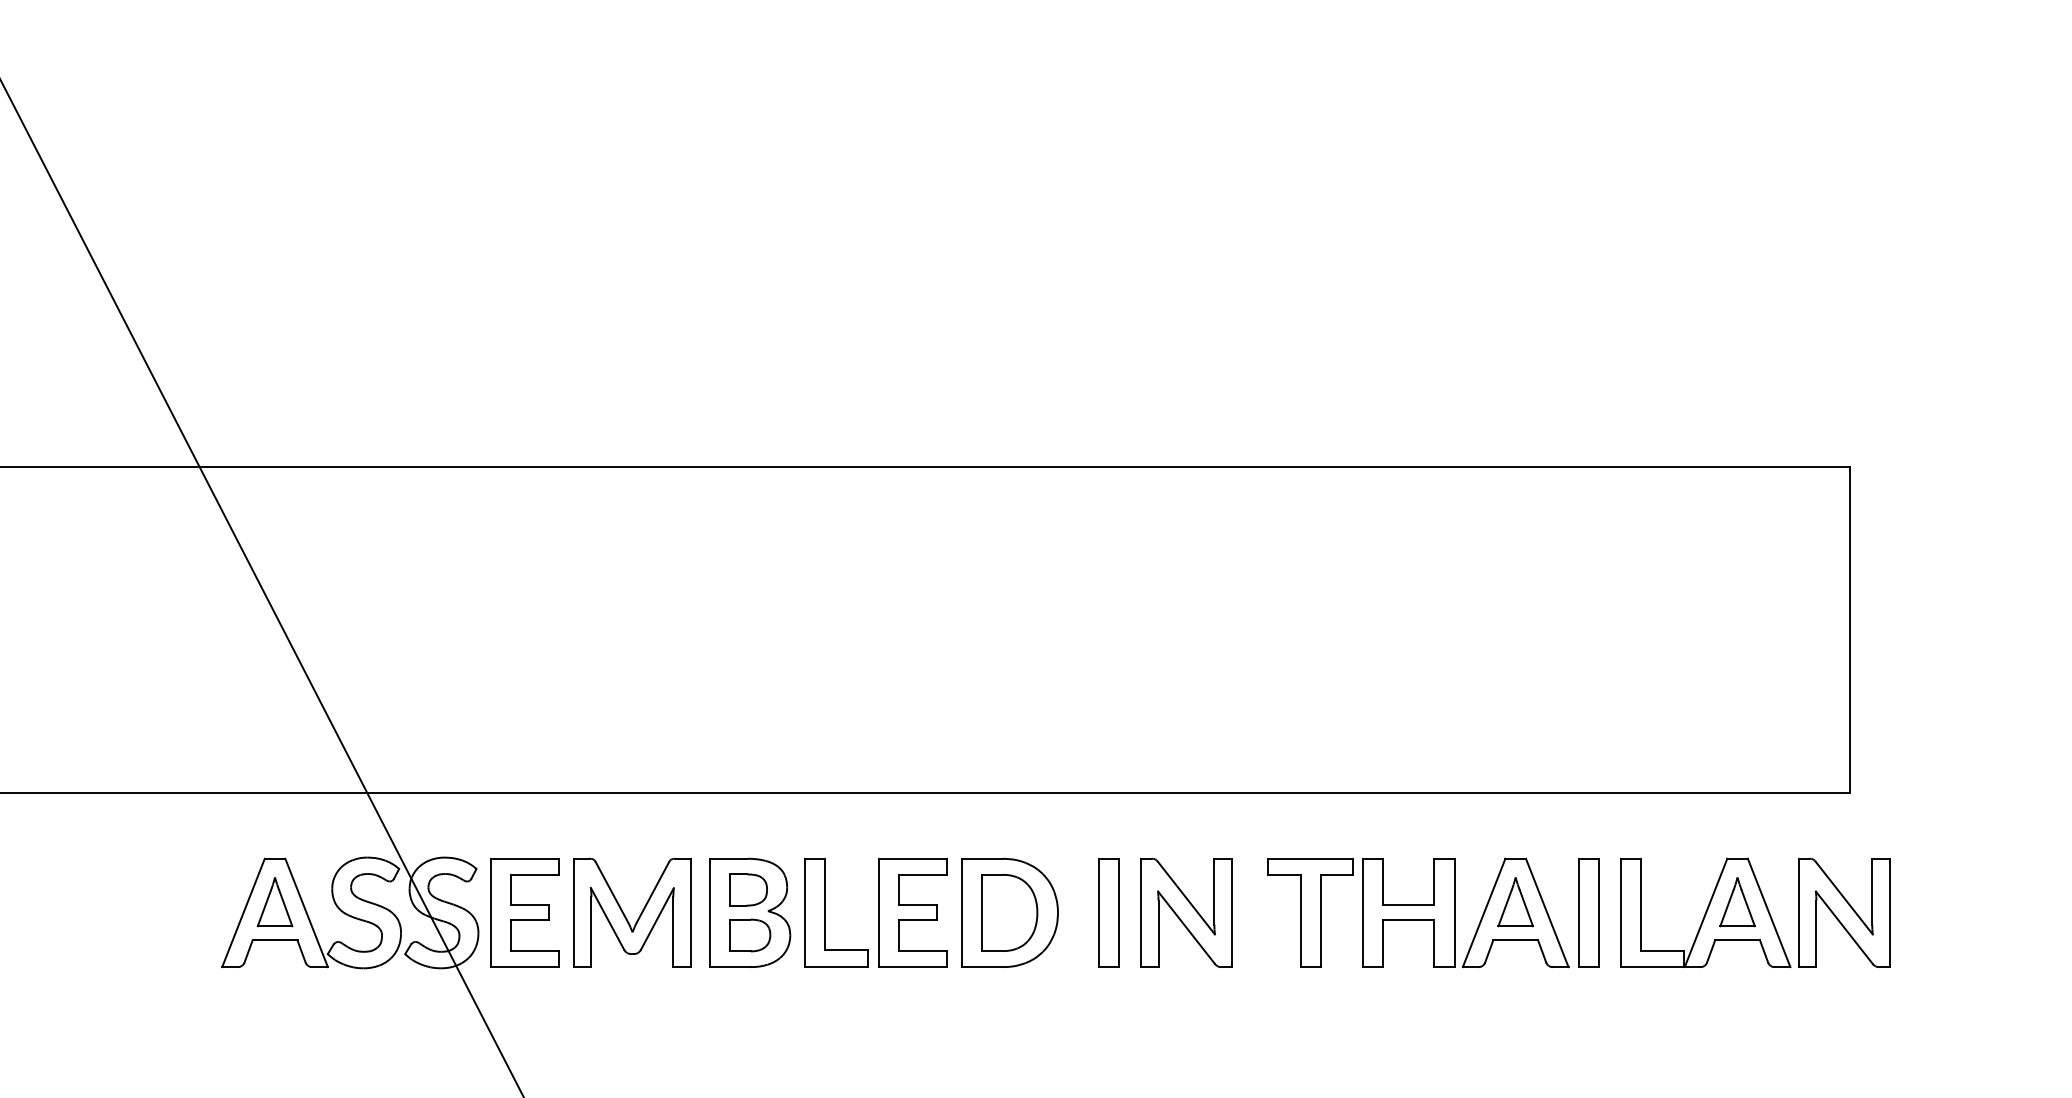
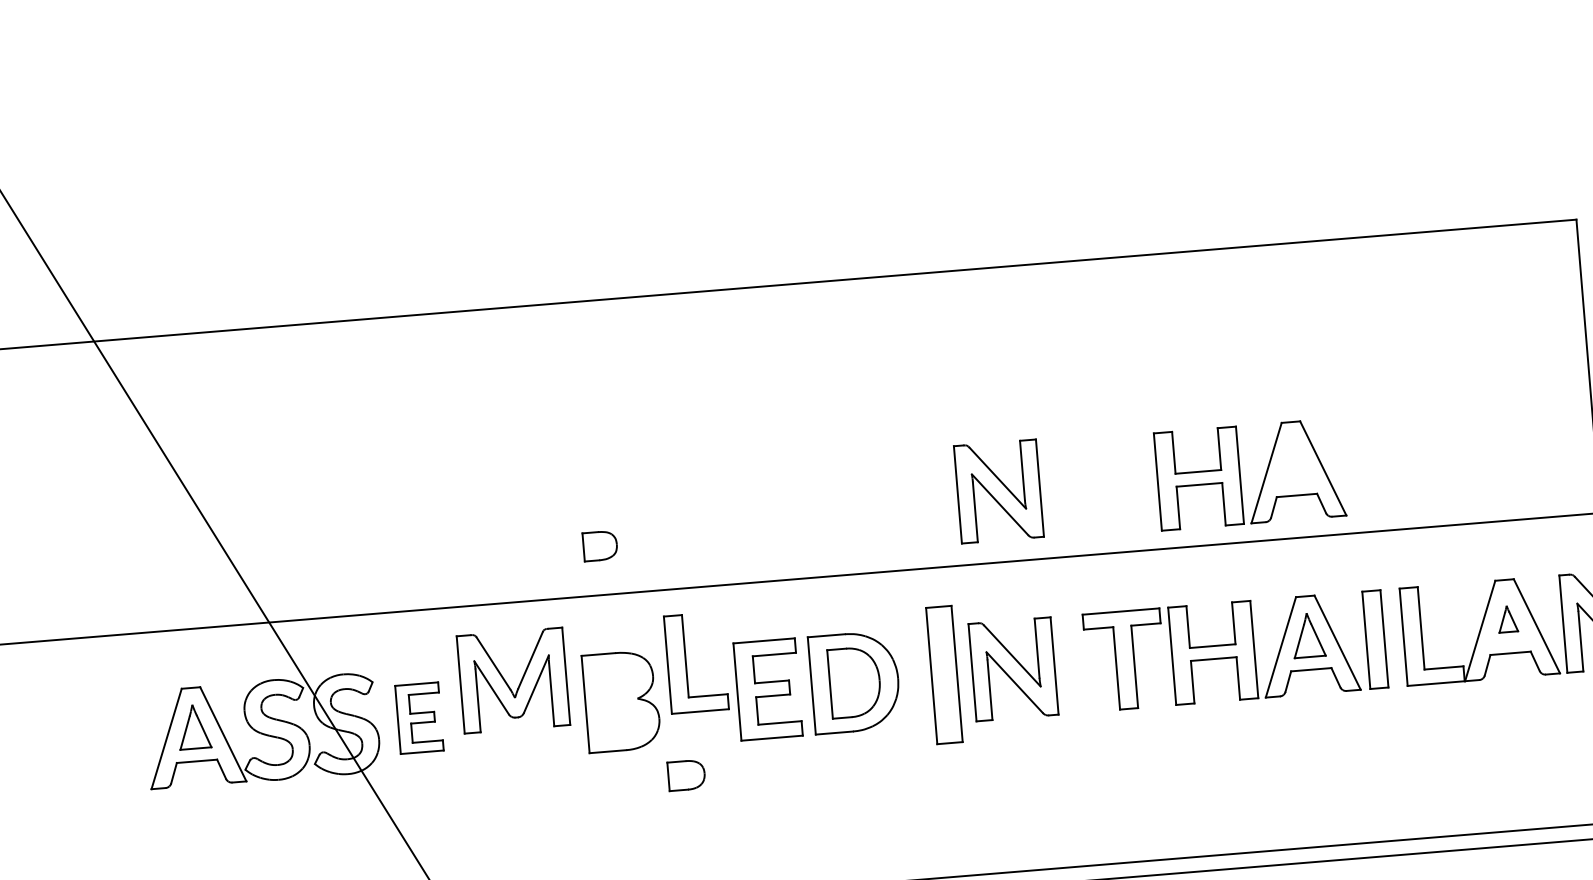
part: (1186, 714) -> (998, 491), added
part: (1455, 718) -> (1240, 474), added
part: (748, 889) -> (600, 545), moved
part: (1737, 902) -> (1507, 619), size x0.6
part: (524, 912) -> (418, 717), size x0.7
part: (825, 912) -> (686, 663), moved
part: (1108, 912) -> (943, 674), size x1.4
part: (625, 915) -> (507, 683), moved
part: (750, 935) -> (686, 775), moved

